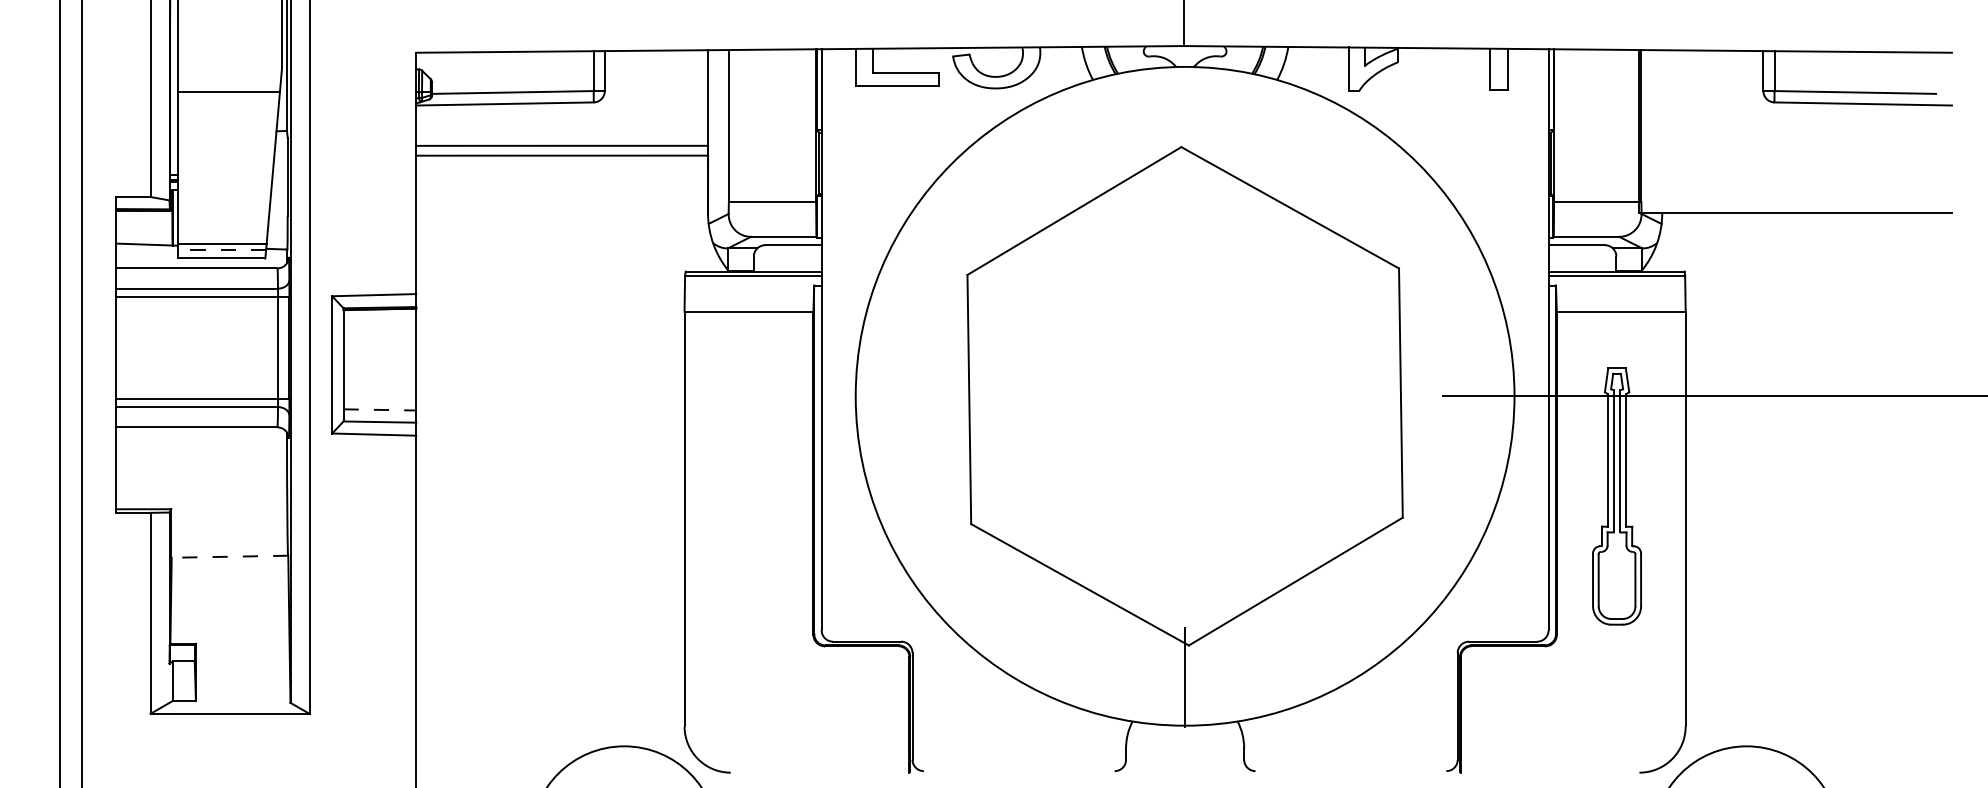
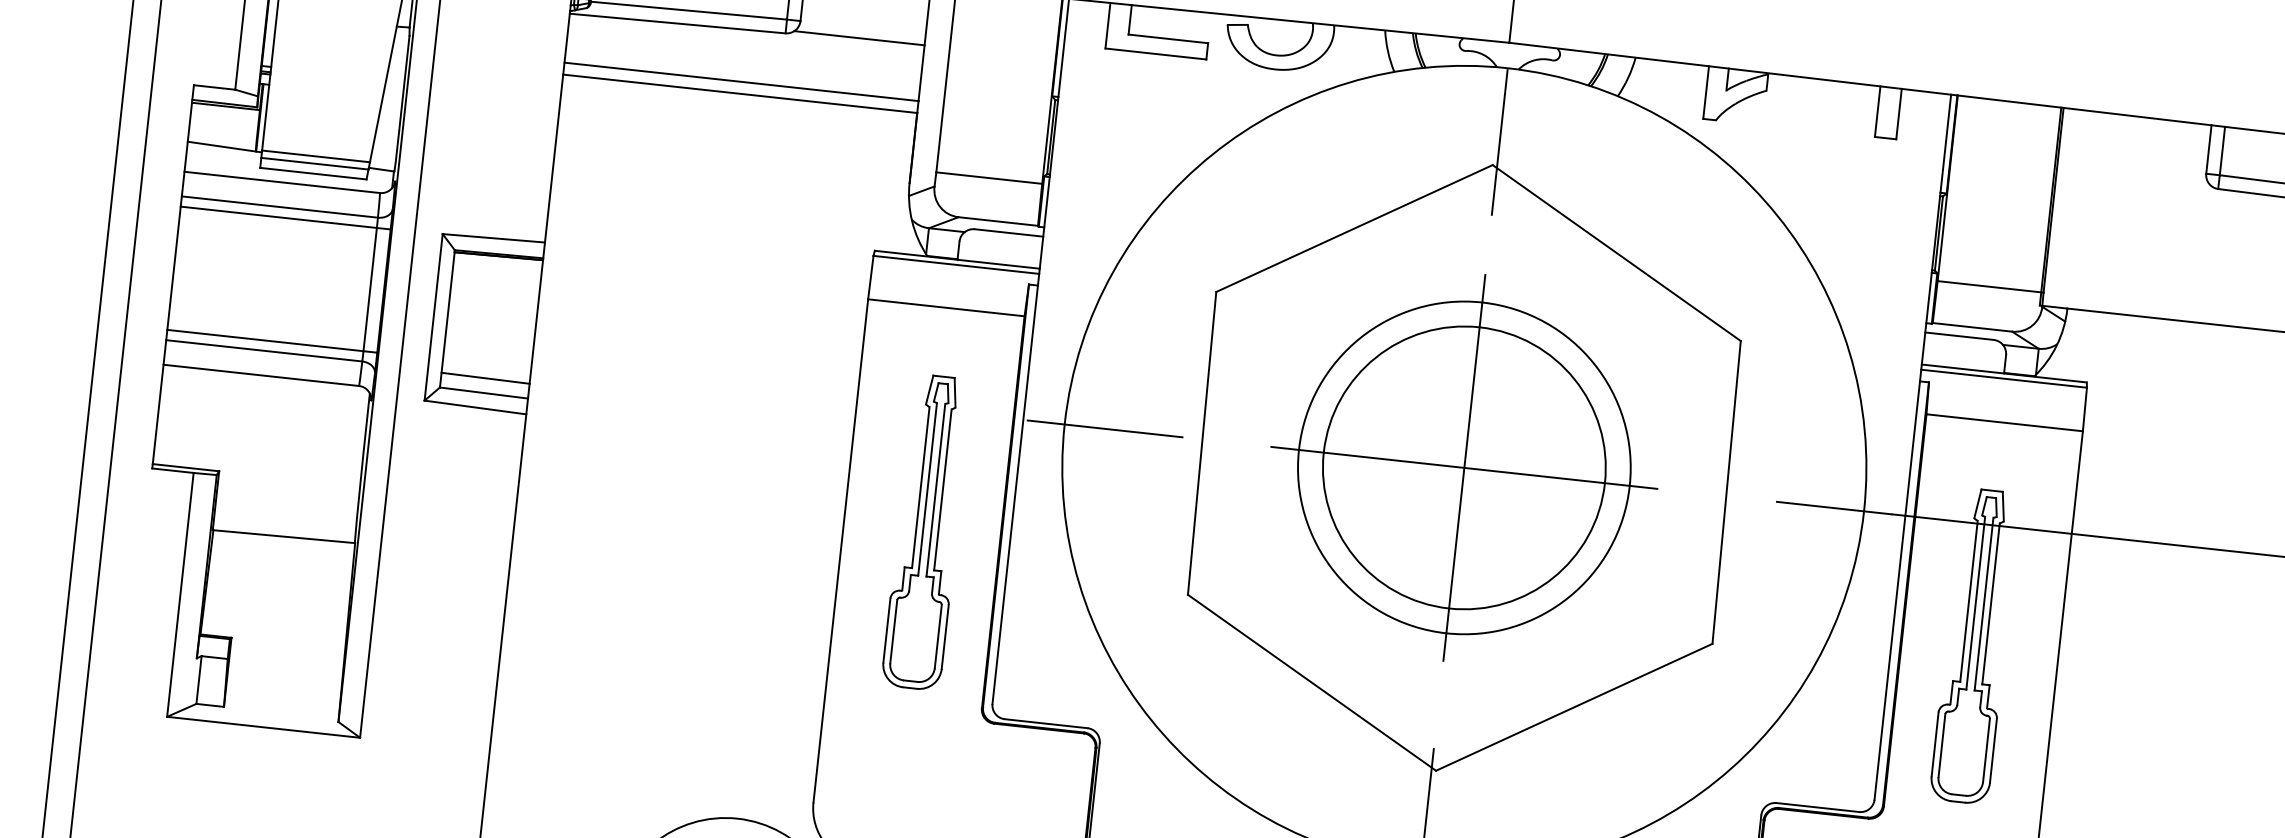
line: (654, 99) -> (859, 37), added
line: (1185, 127) -> (1500, 141), added
line: (221, 250) -> (314, 163), dashed -> solid
part: (1184, 395) -> (1463, 466), added
line: (888, 396) -> (1104, 429), added
line: (380, 409) -> (486, 377), dashed -> solid
part: (753, 496) -> (927, 532), added
line: (229, 556) -> (283, 536), dashed -> solid

